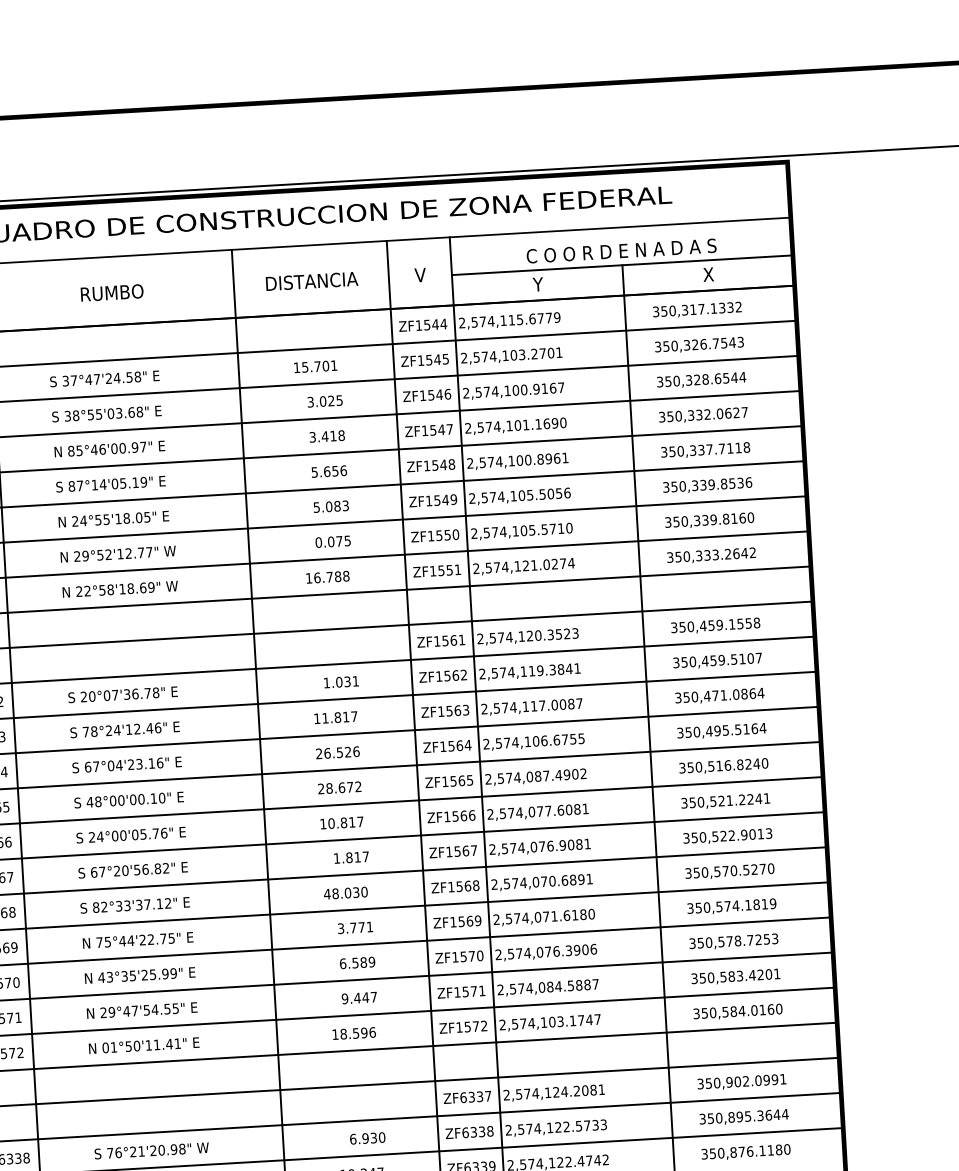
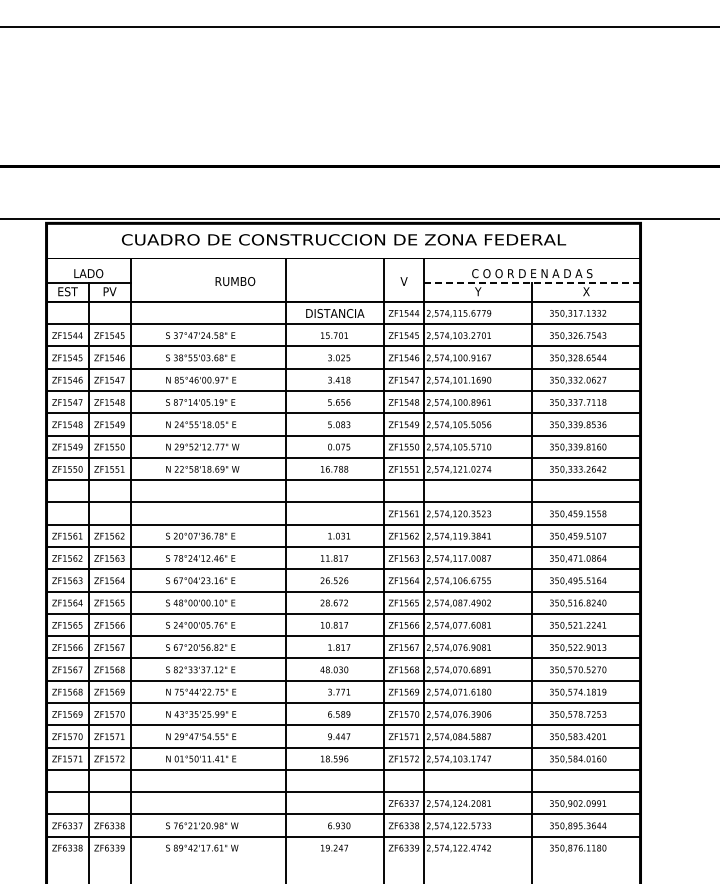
line: (622, 265) -> (532, 282), solid -> dashed
text: (312, 281) -> (335, 313), moved
text: (112, 292) -> (235, 281), moved

